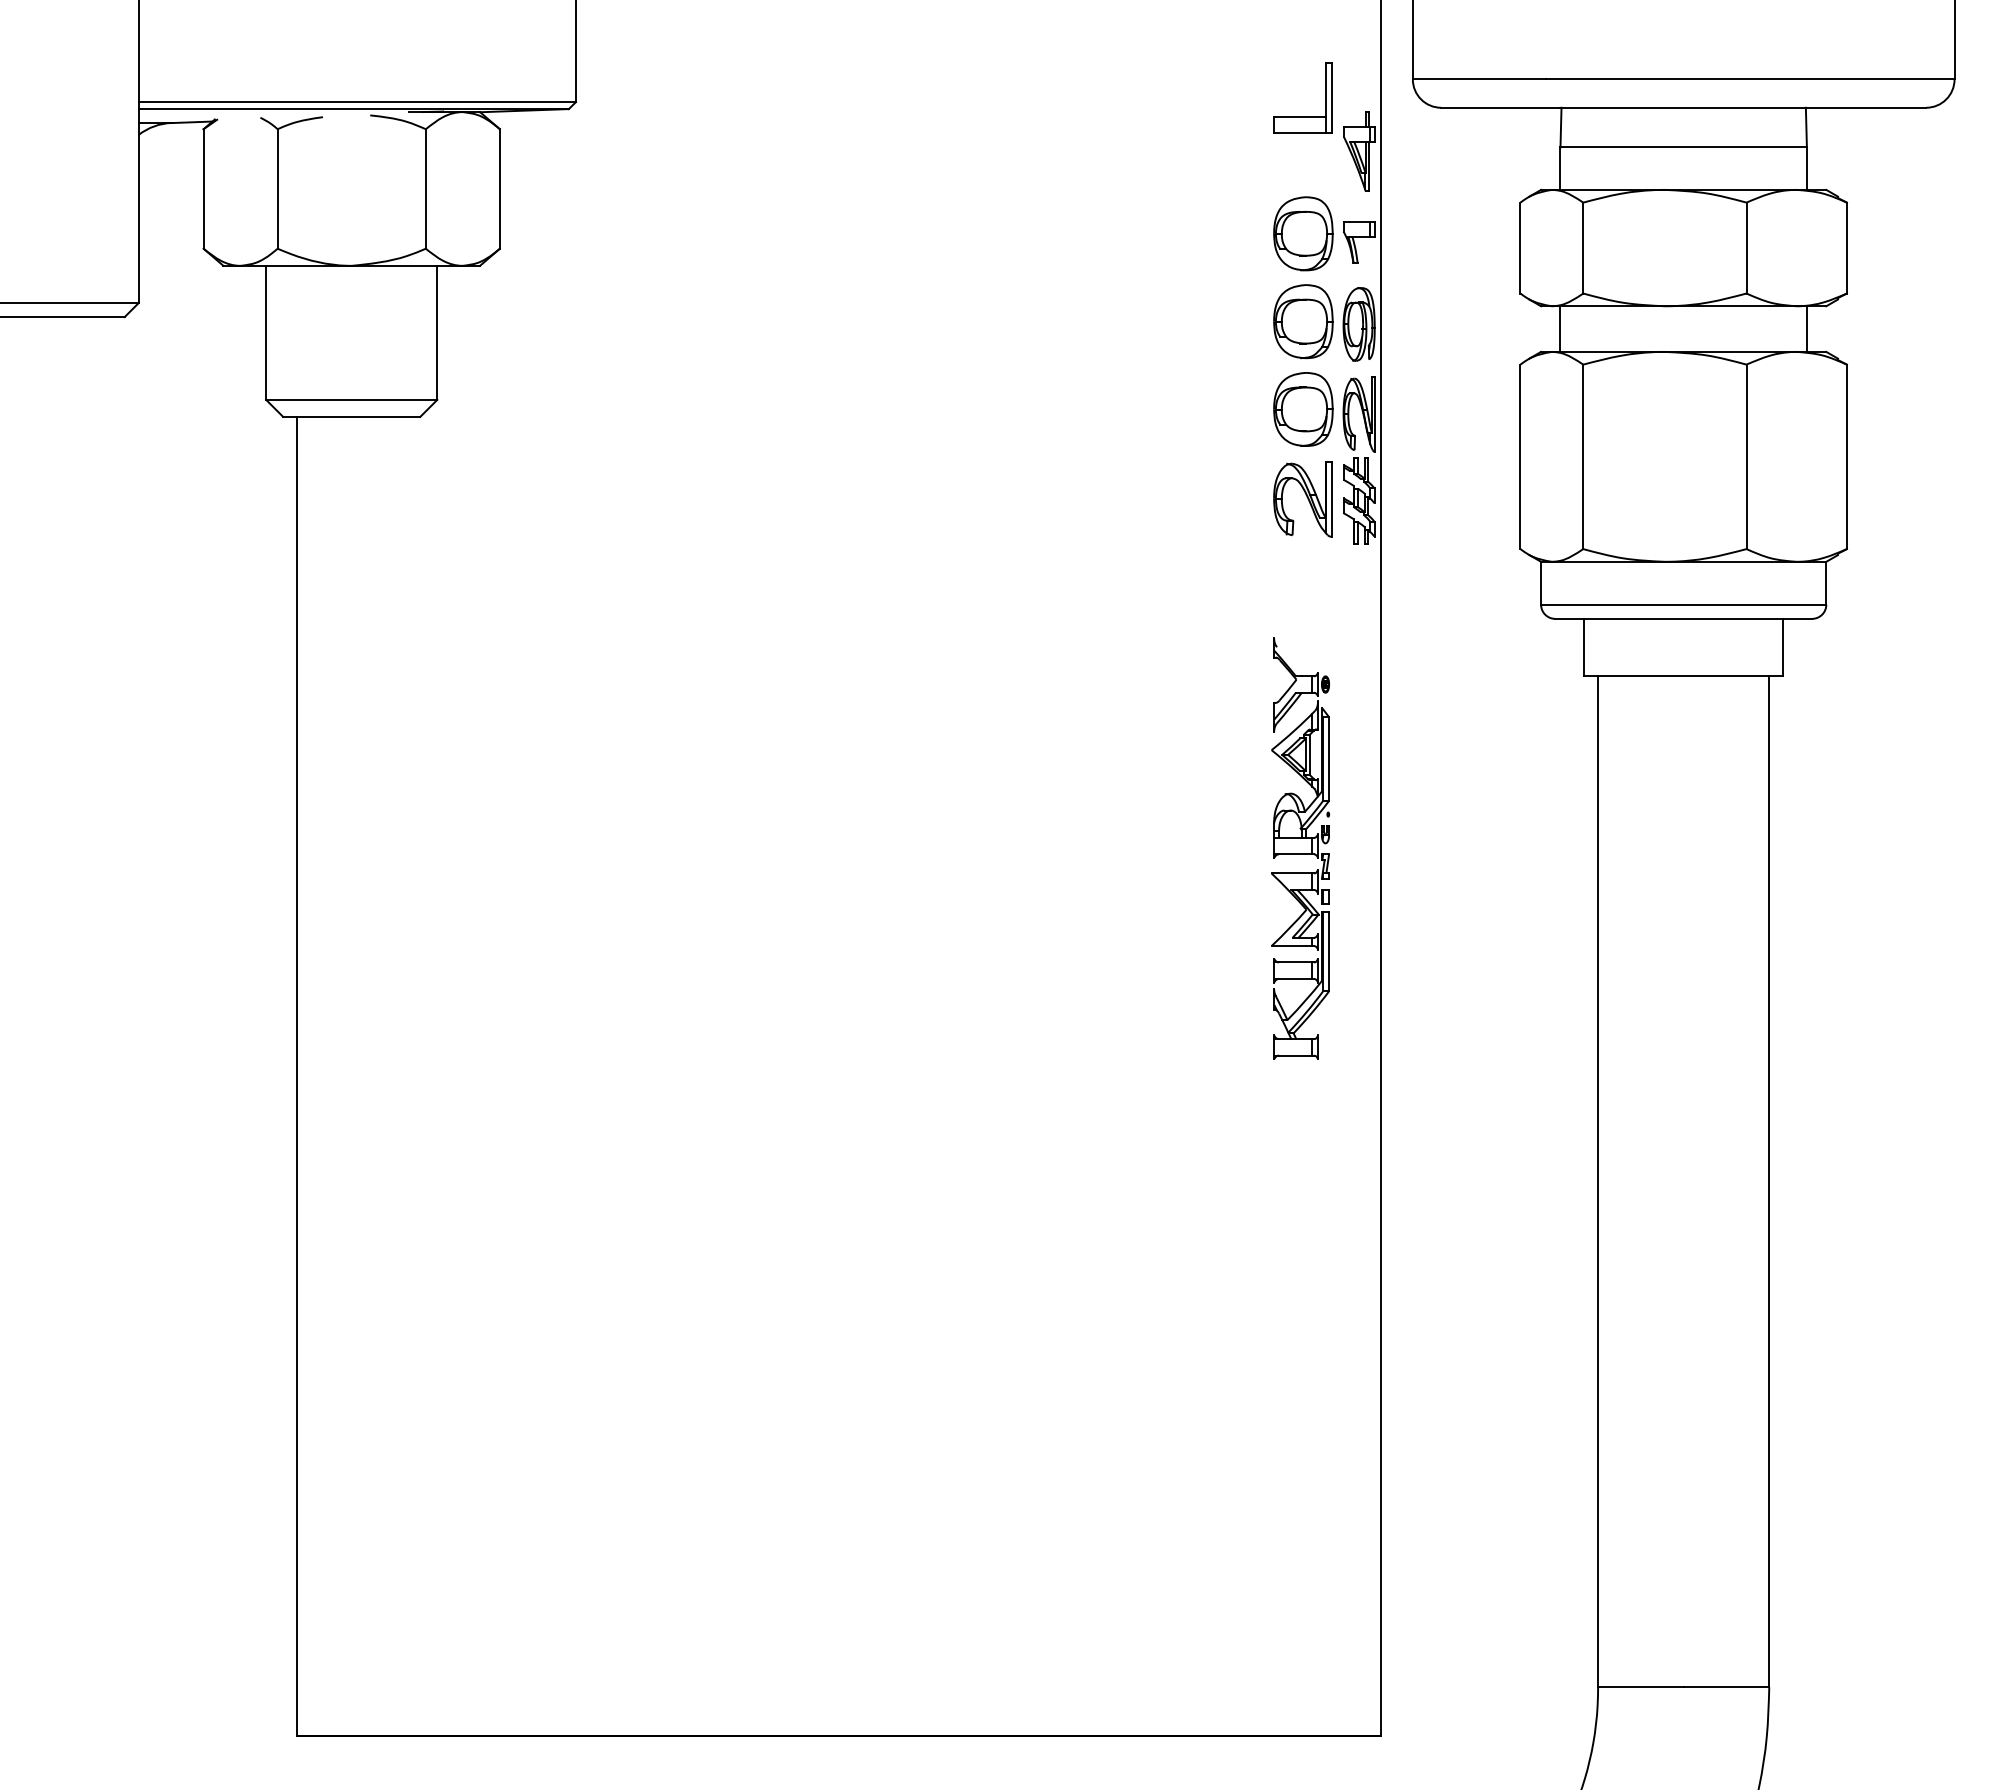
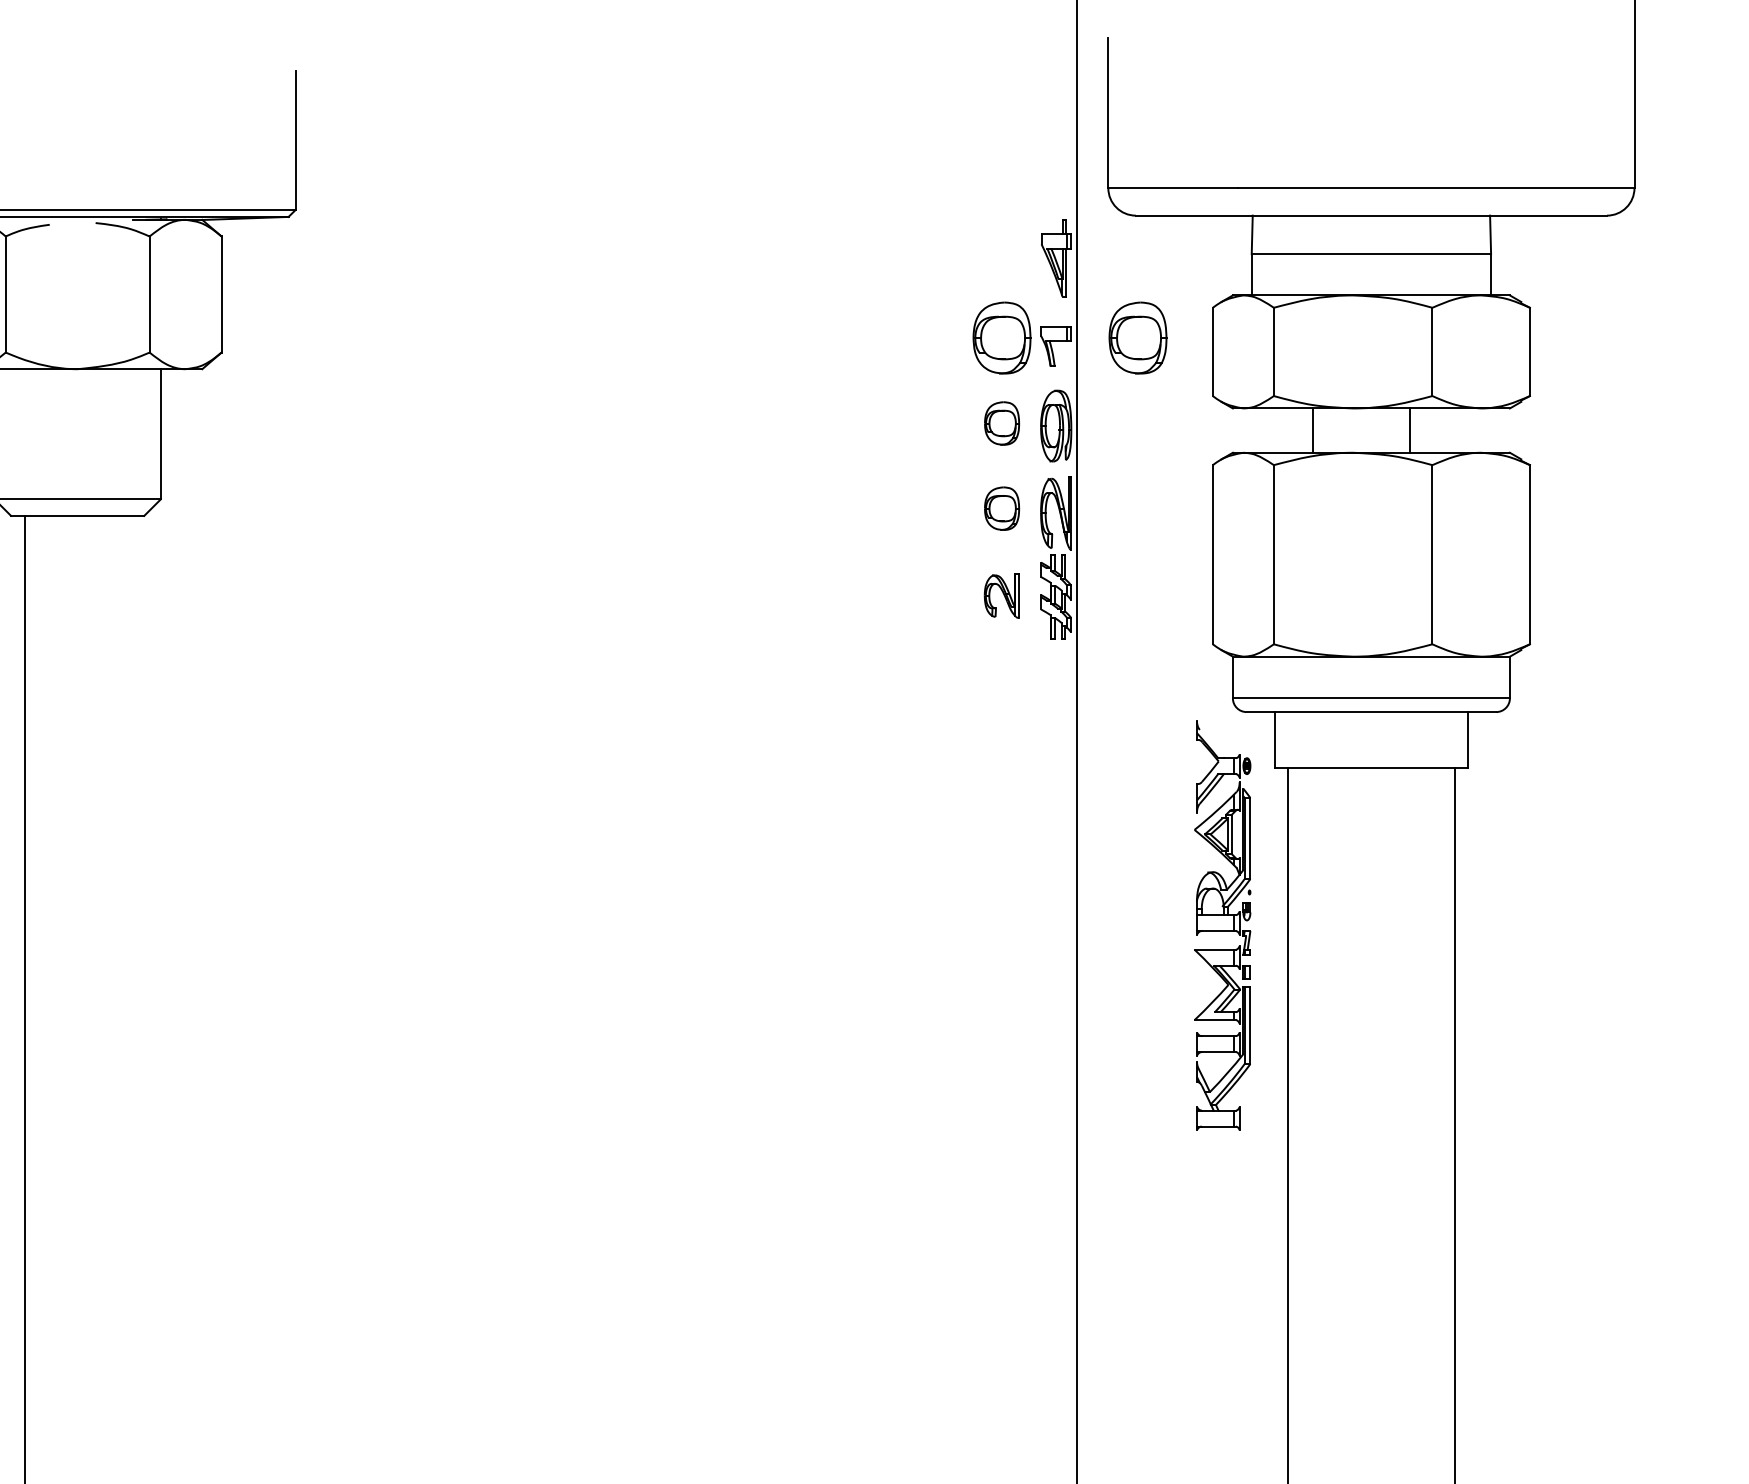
part: (1302, 116) -> (1001, 224), removed
part: (1443, 233) -> (1138, 337), added
part: (1303, 321) -> (1002, 423), size x0.6
line: (1560, 328) -> (1312, 430), moved
line: (1806, 328) -> (1409, 430), moved
part: (1303, 409) -> (1002, 508), size x0.6
part: (1302, 499) -> (1001, 596), size x0.6
part: (1300, 848) -> (1222, 925), moved

